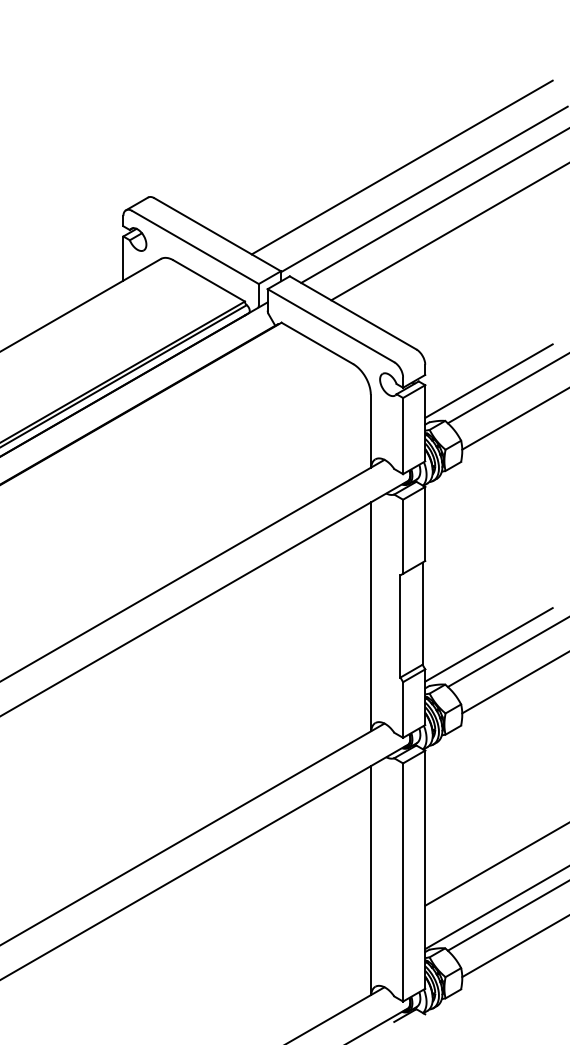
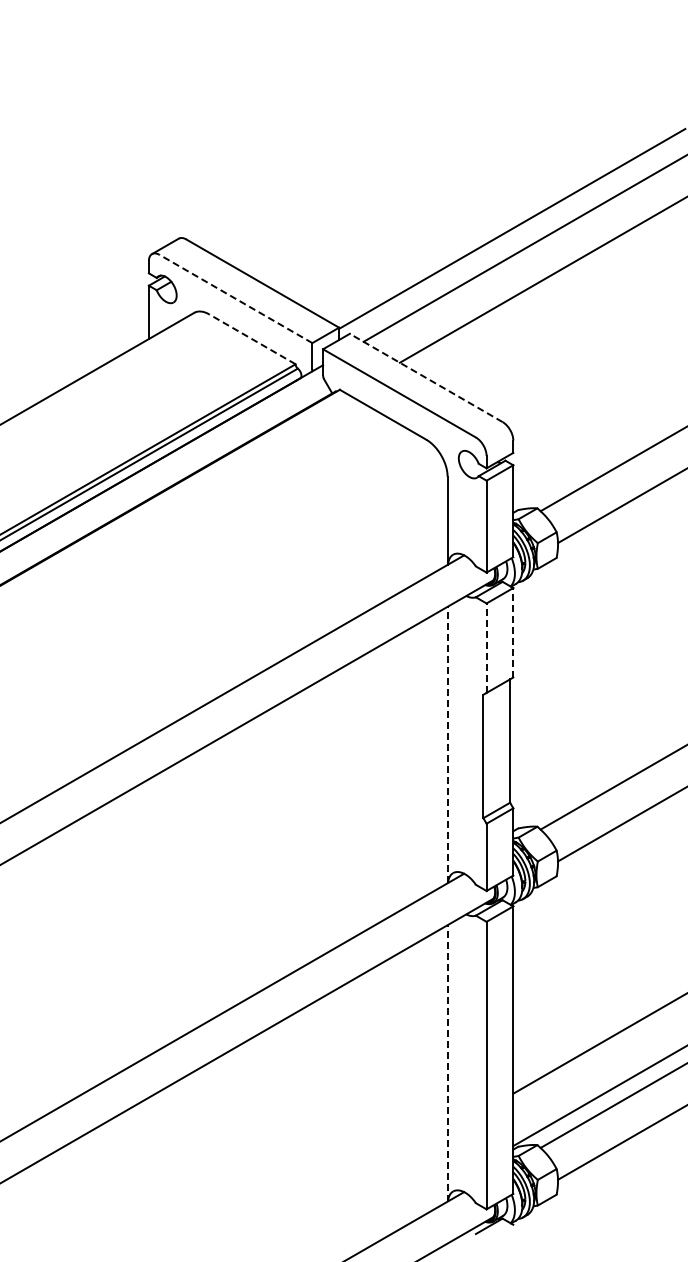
line: (402, 167) -> (485, 202), removed
line: (195, 247) -> (235, 298), solid -> dashed
line: (209, 281) -> (252, 339), solid -> dashed
line: (352, 312) -> (425, 377), solid -> dashed
line: (489, 380) -> (590, 459), removed
line: (425, 523) -> (513, 632), solid -> dashed
line: (403, 536) -> (486, 648), solid -> dashed
line: (370, 616) -> (447, 744), solid -> dashed
line: (489, 644) -> (590, 778), removed
line: (370, 879) -> (447, 1062), solid -> dashed

